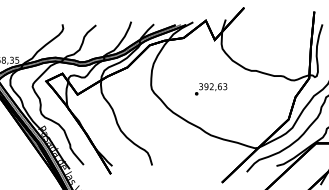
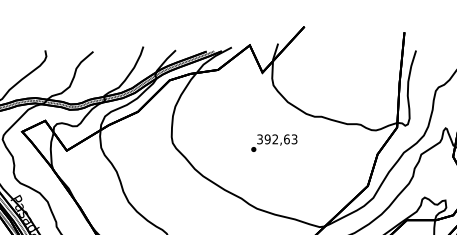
text: (211, 89) -> (274, 143), moved

